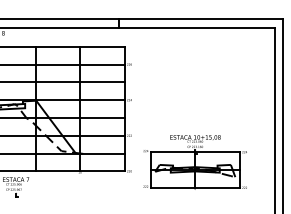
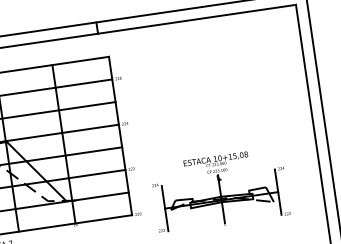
line: (194, 152) -> (217, 178), removed
line: (194, 187) -> (223, 222), removed

